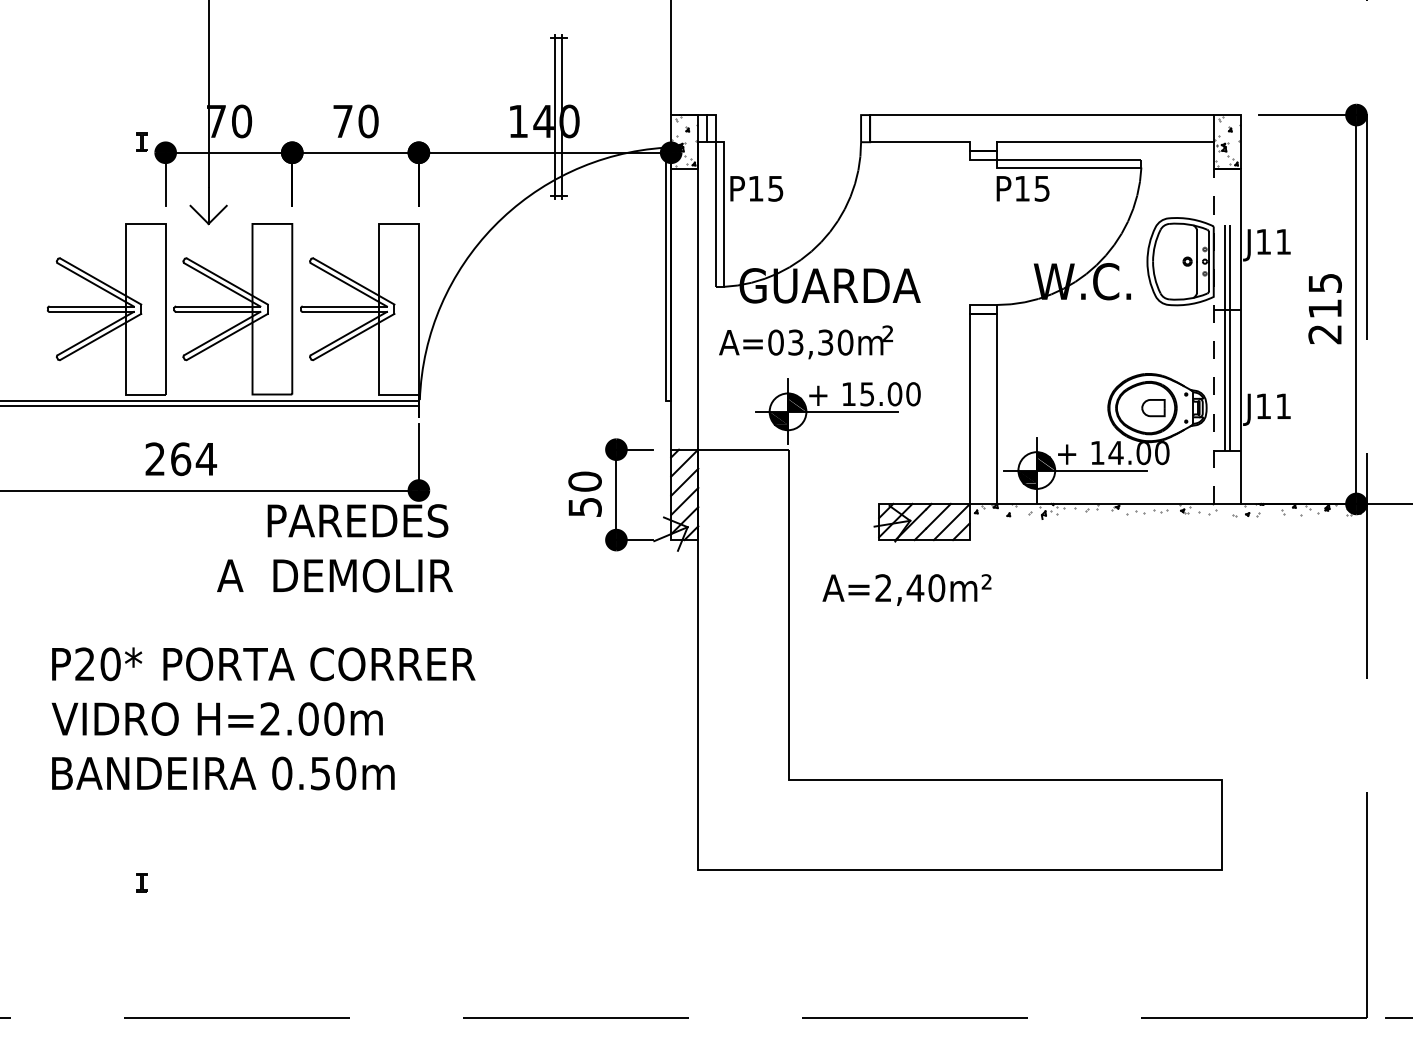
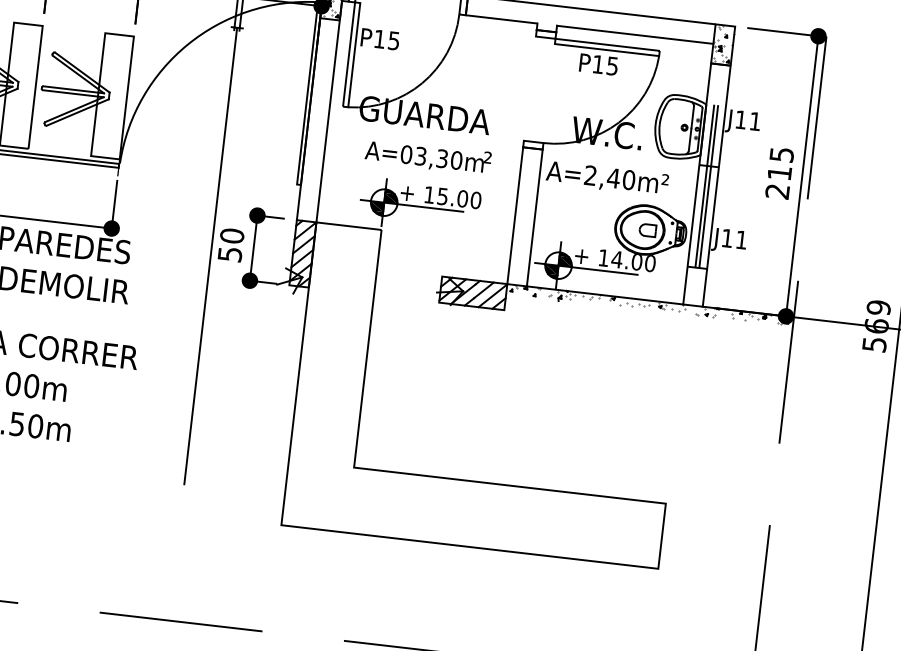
text: (1022, 188) -> (598, 64), moved
line: (1213, 336) -> (697, 183), dashed -> solid
text: (805, 342) -> (427, 157), moved
line: (558, 512) -> (210, 256), added
text: (906, 589) -> (607, 178), moved

